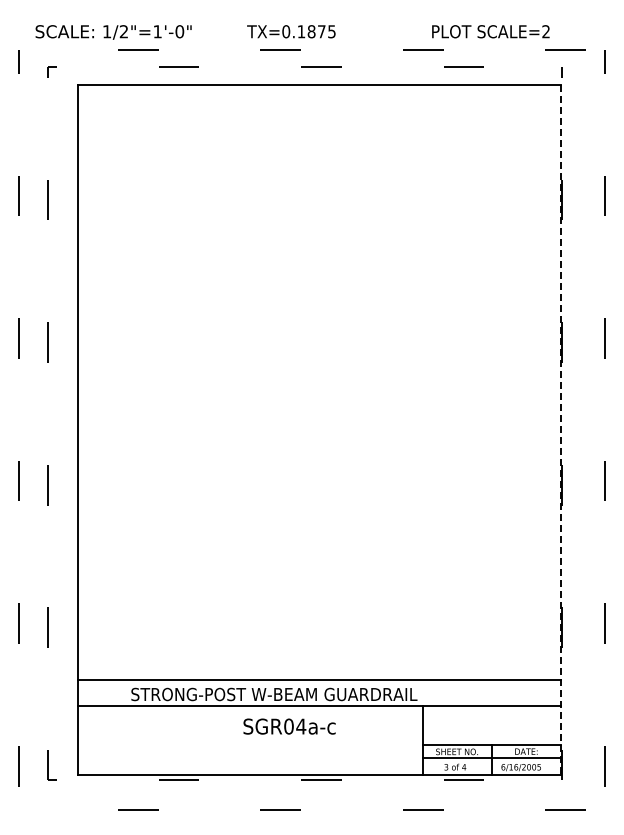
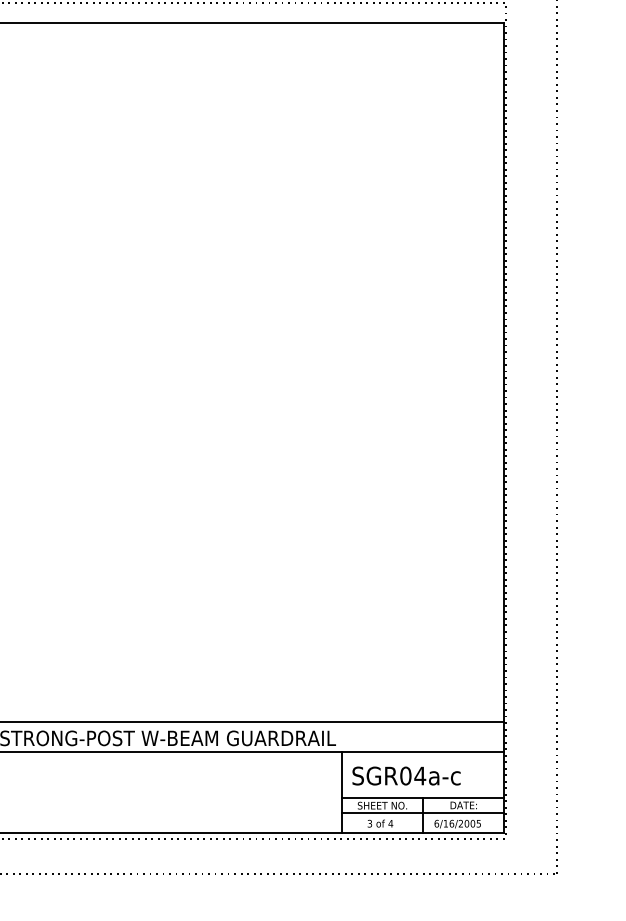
line: (560, 430) -> (503, 428), dashed -> solid
text: (289, 726) -> (406, 775), moved

